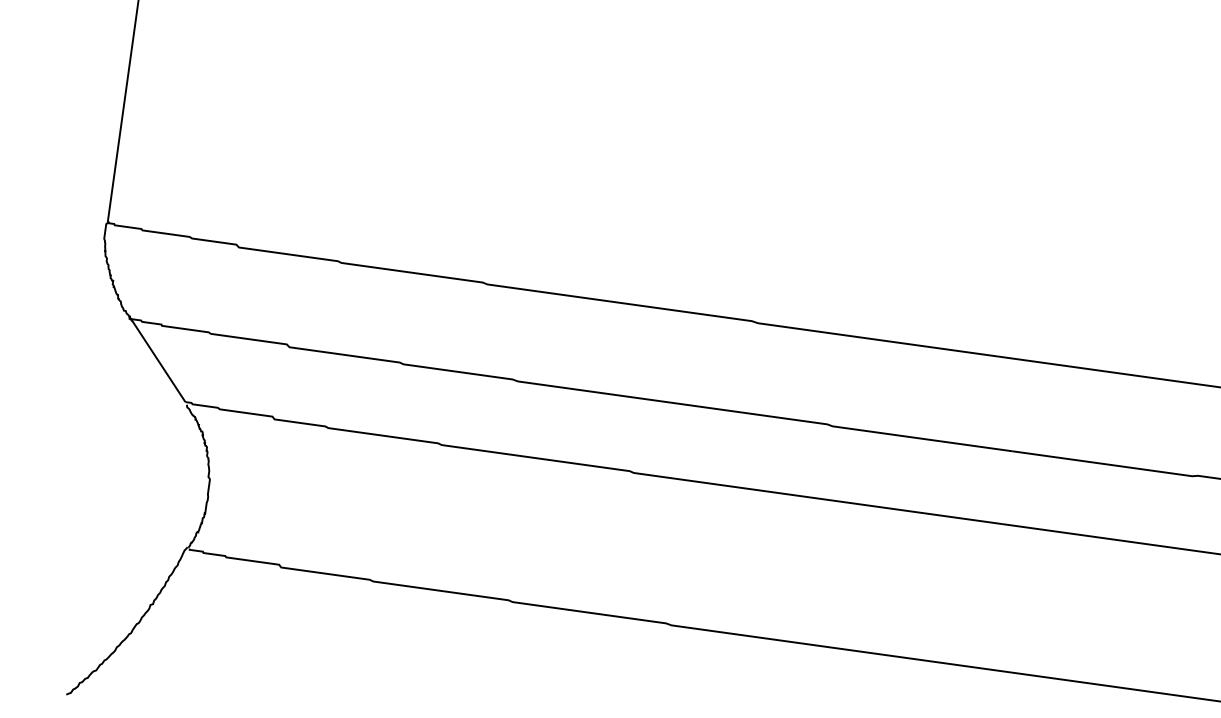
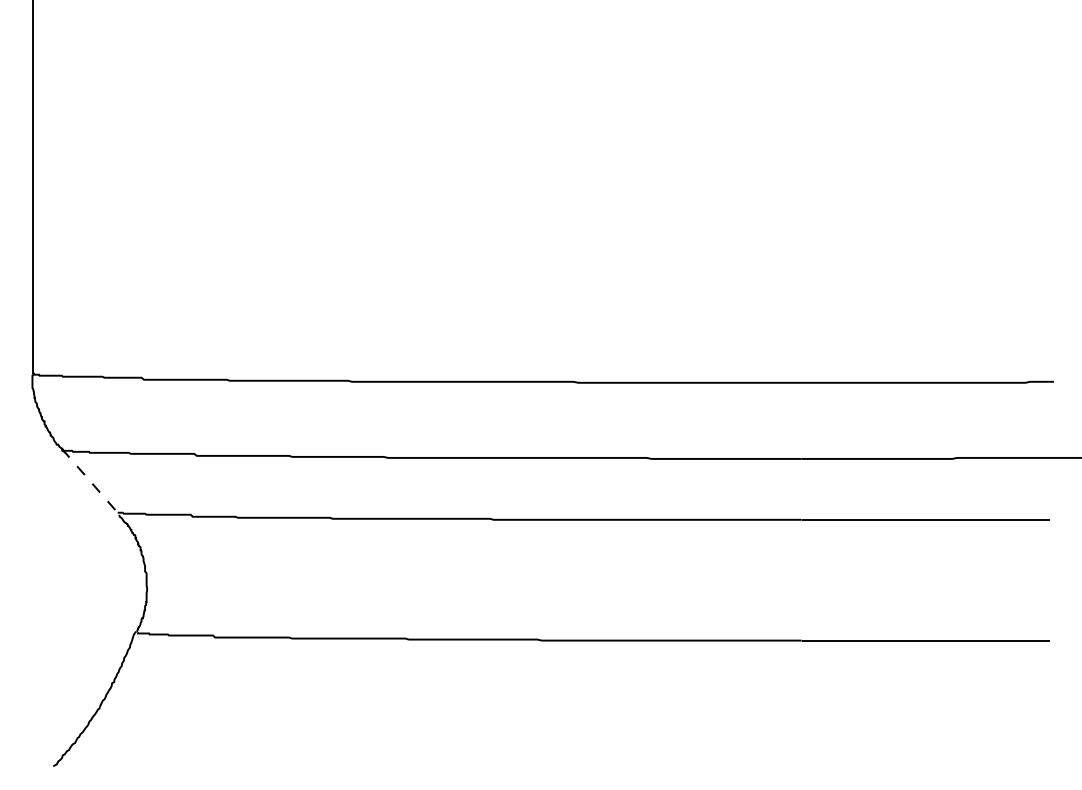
line: (158, 360) -> (90, 481), solid -> dashed

